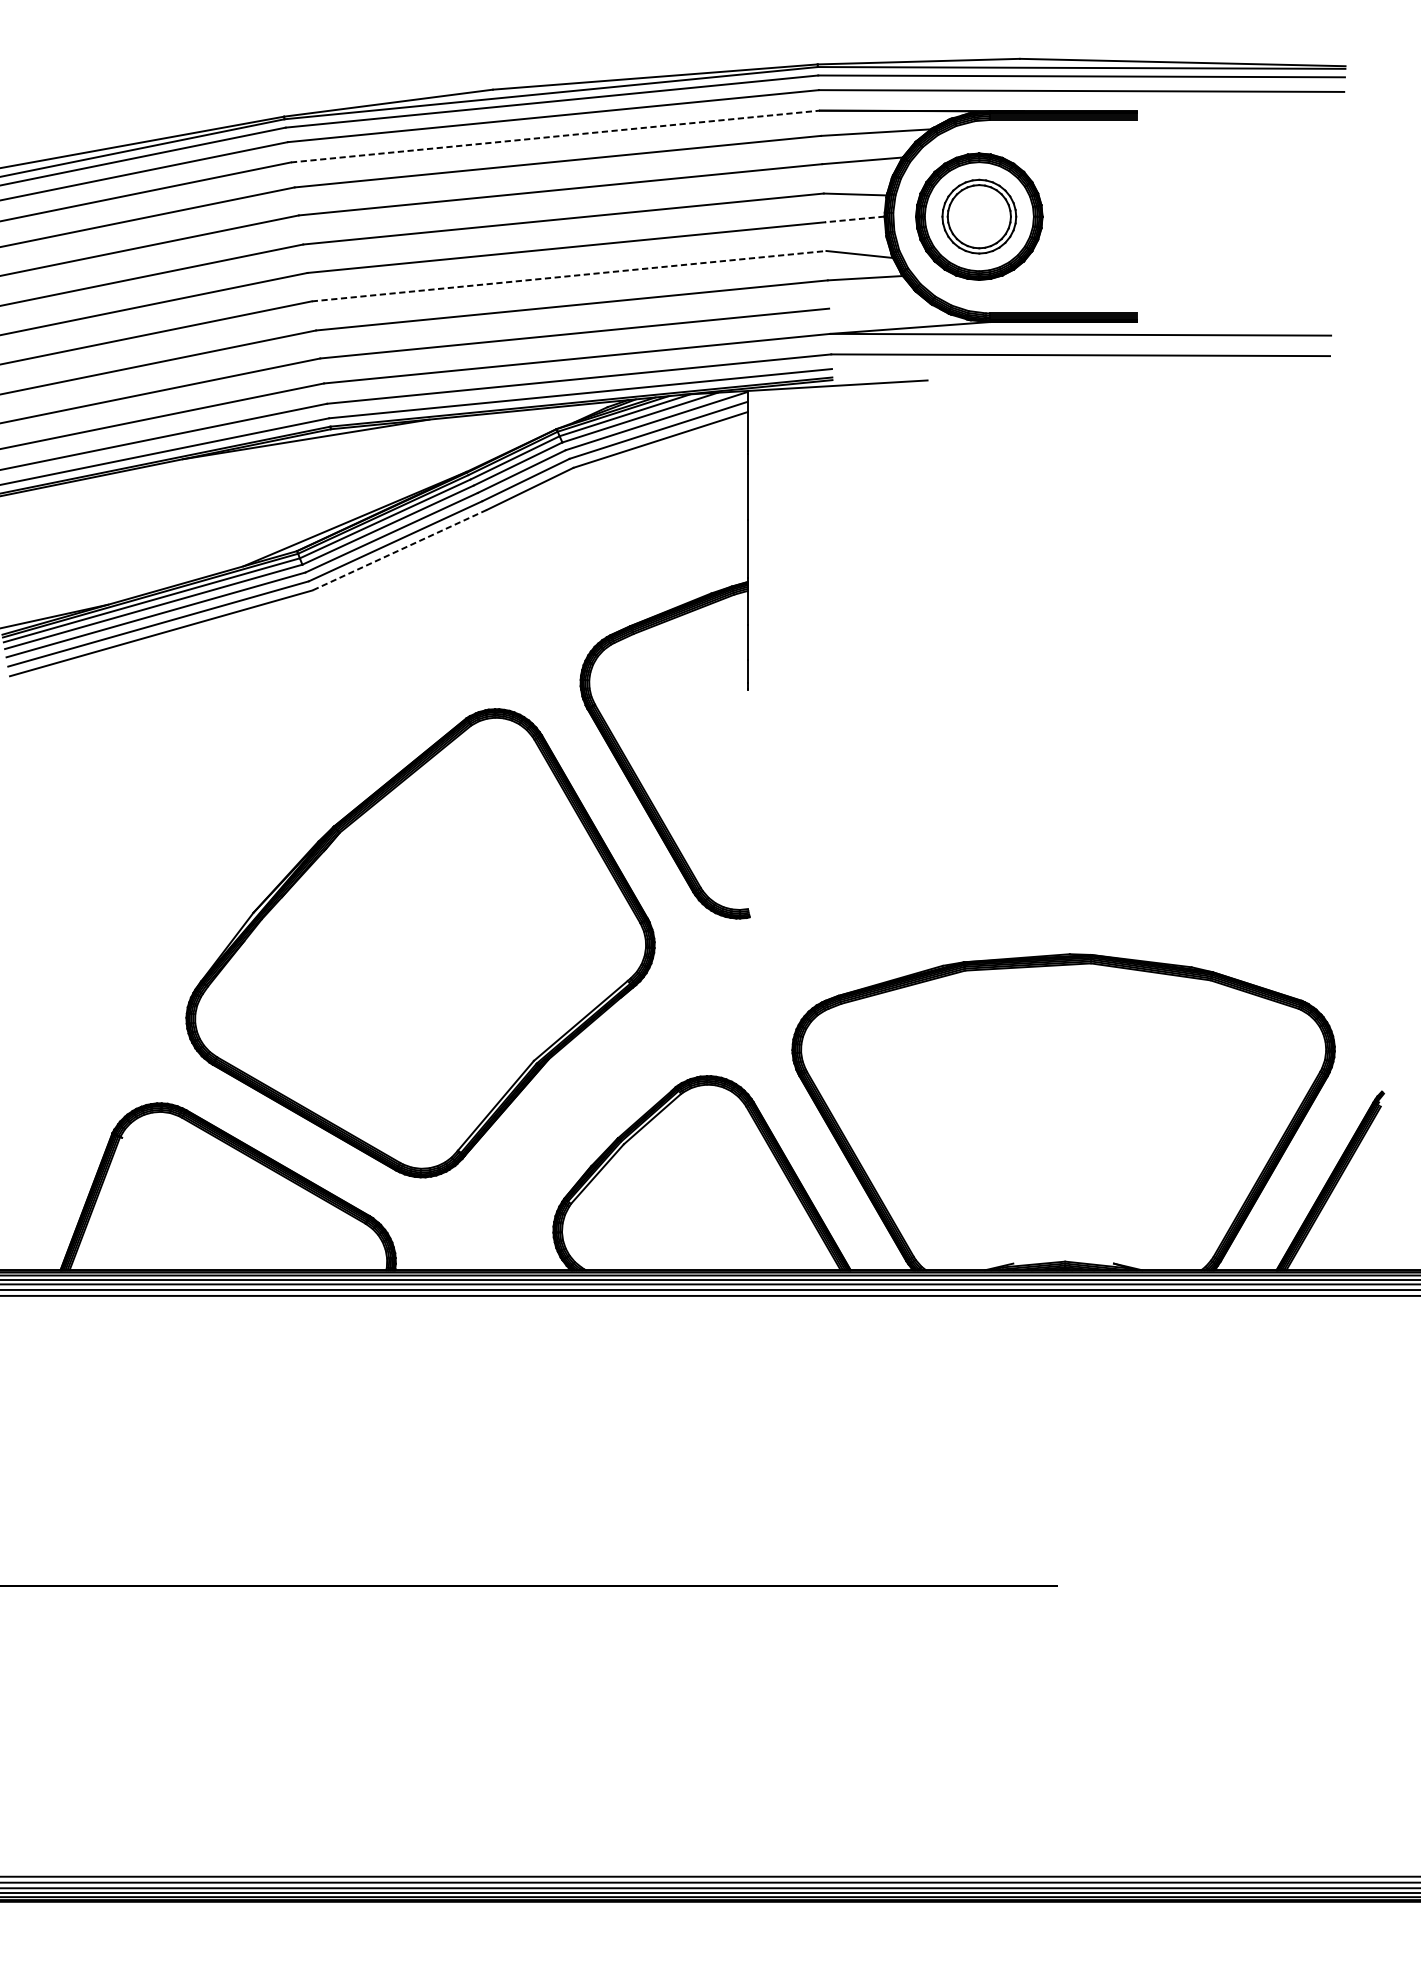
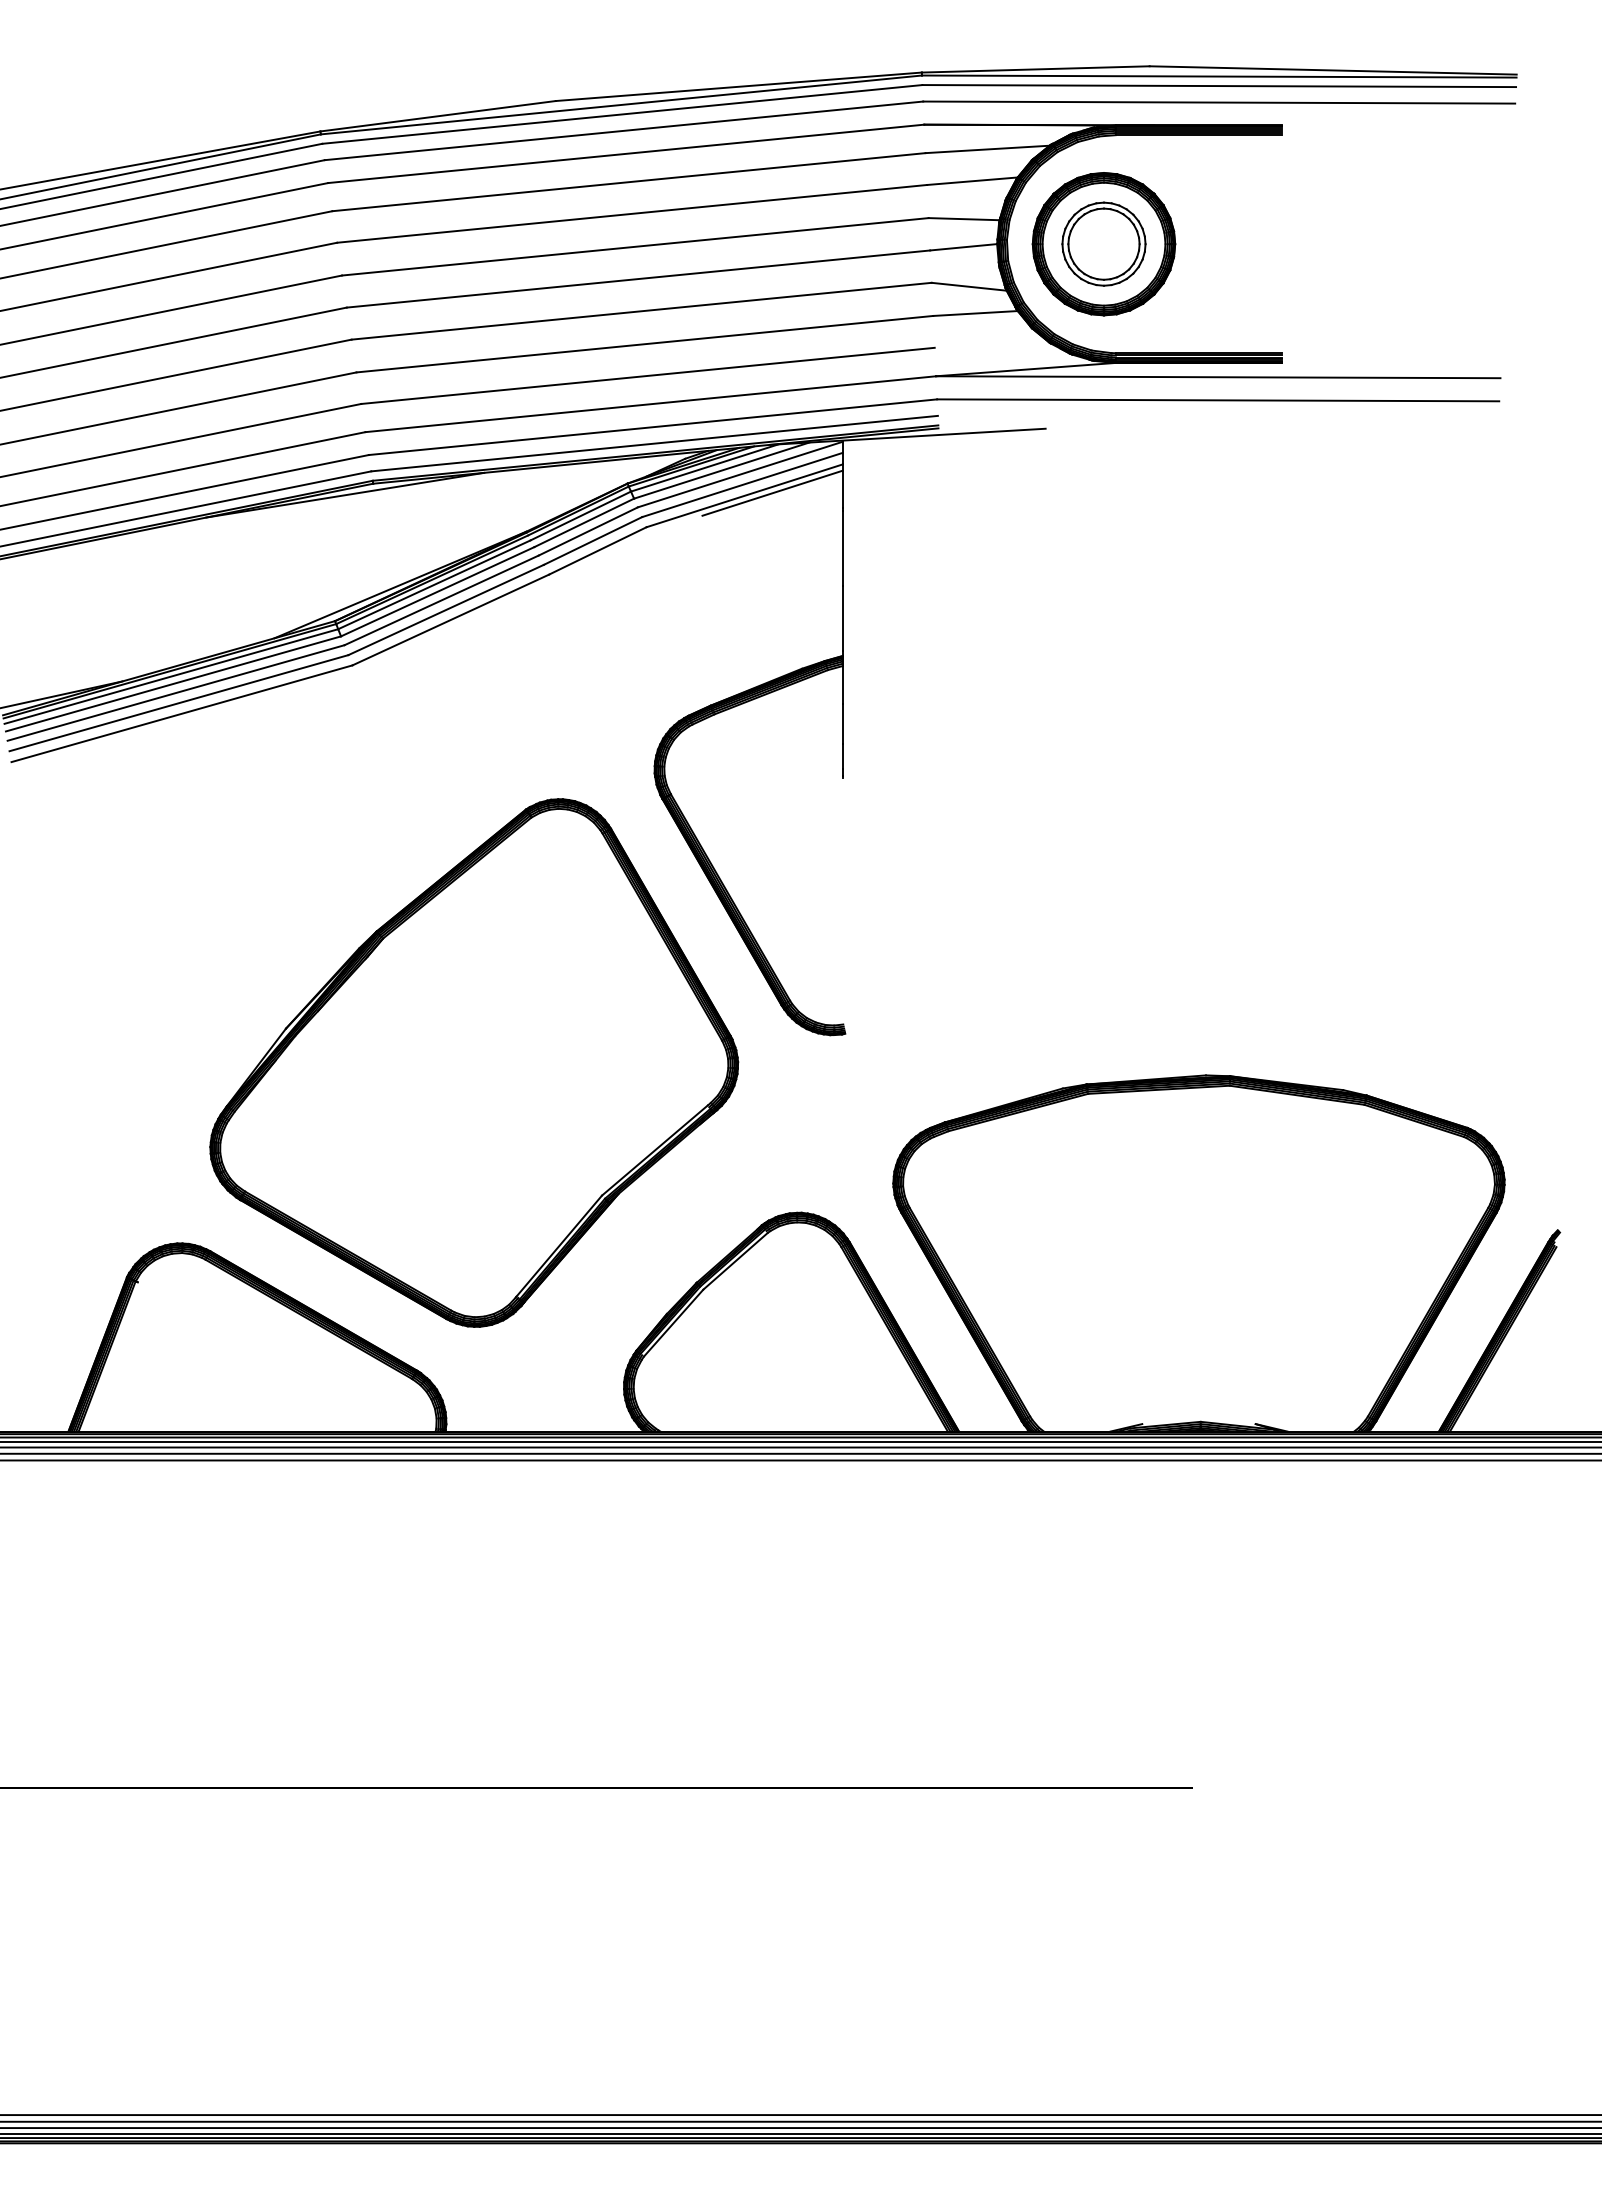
line: (555, 136) -> (626, 153), dashed -> solid
line: (854, 219) -> (963, 247), dashed -> solid
line: (569, 276) -> (642, 311), dashed -> solid
line: (685, 437) -> (772, 492), added
line: (399, 550) -> (450, 620), dashed -> solid

